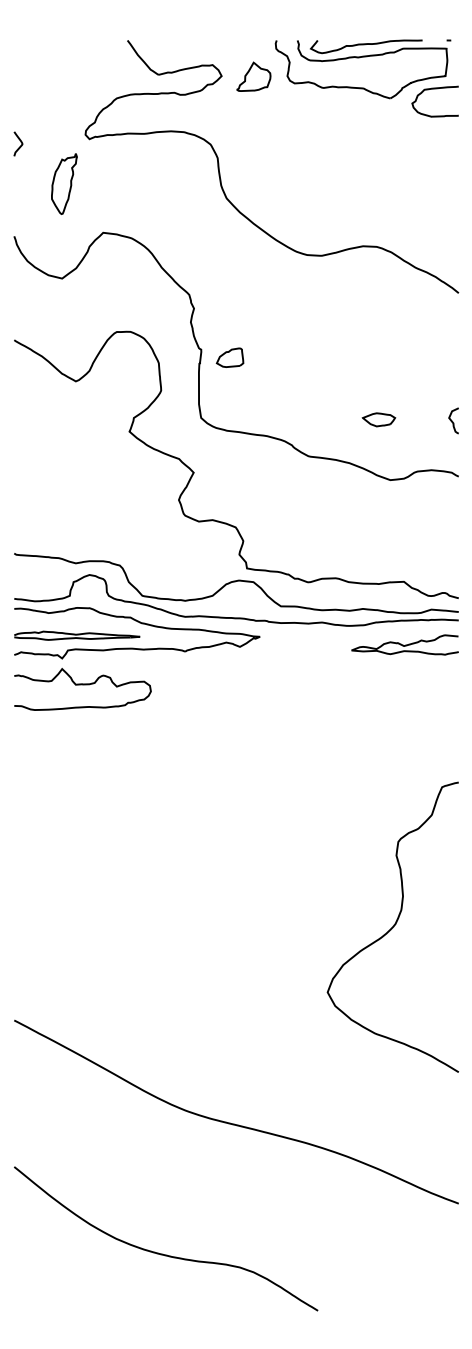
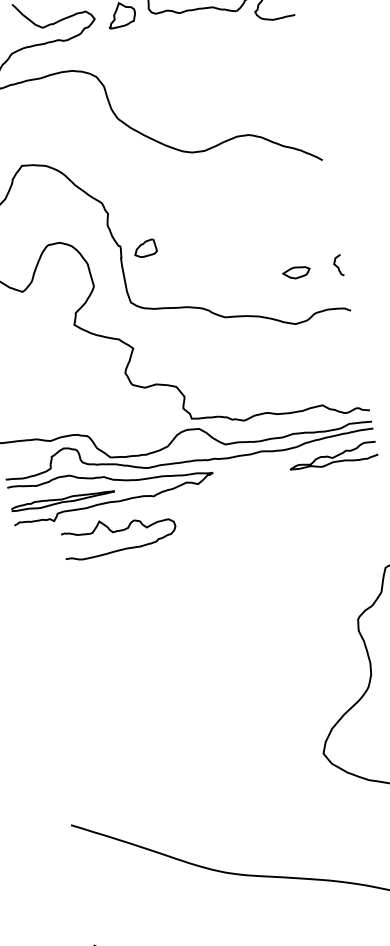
part: (378, 419) -> (296, 272), moved
curve: (82, 685) -> (118, 531), moved

